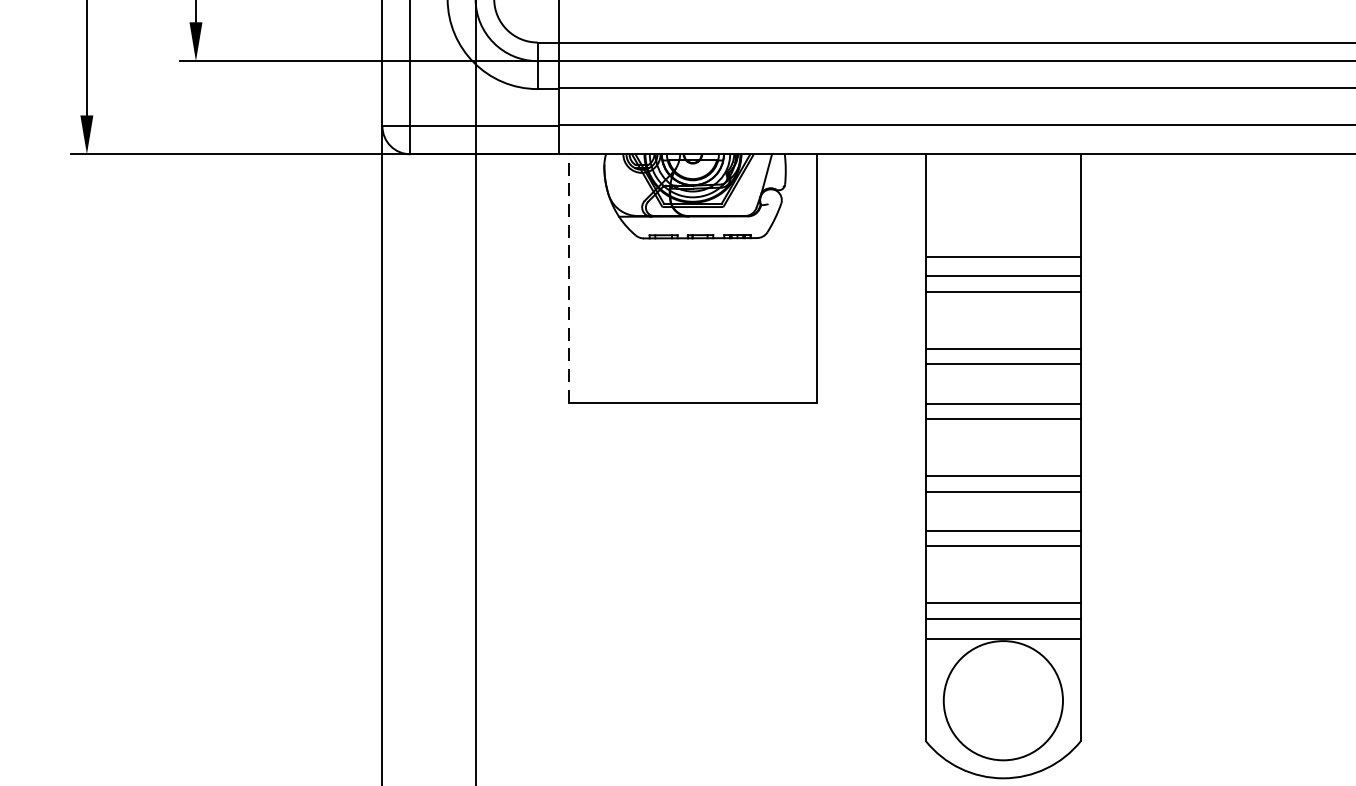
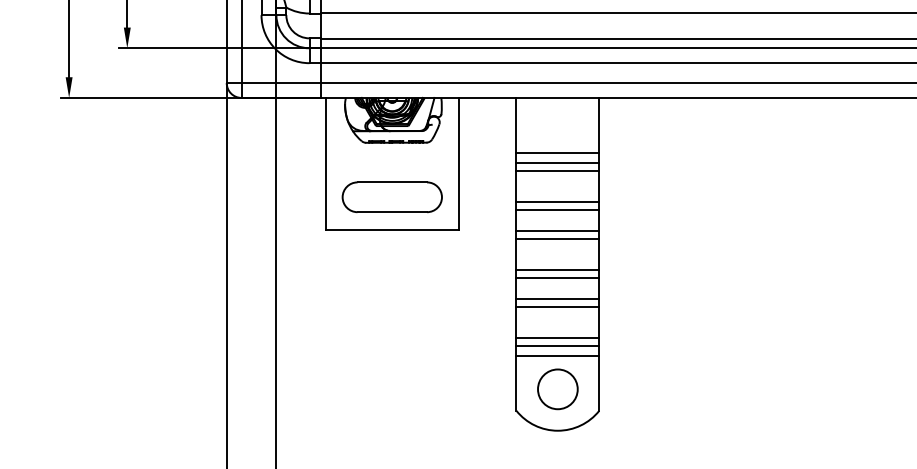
line: (569, 277) -> (326, 163), dashed -> solid
part: (691, 340) -> (391, 197), added
circle: (1002, 700) -> (557, 389), size x0.62

